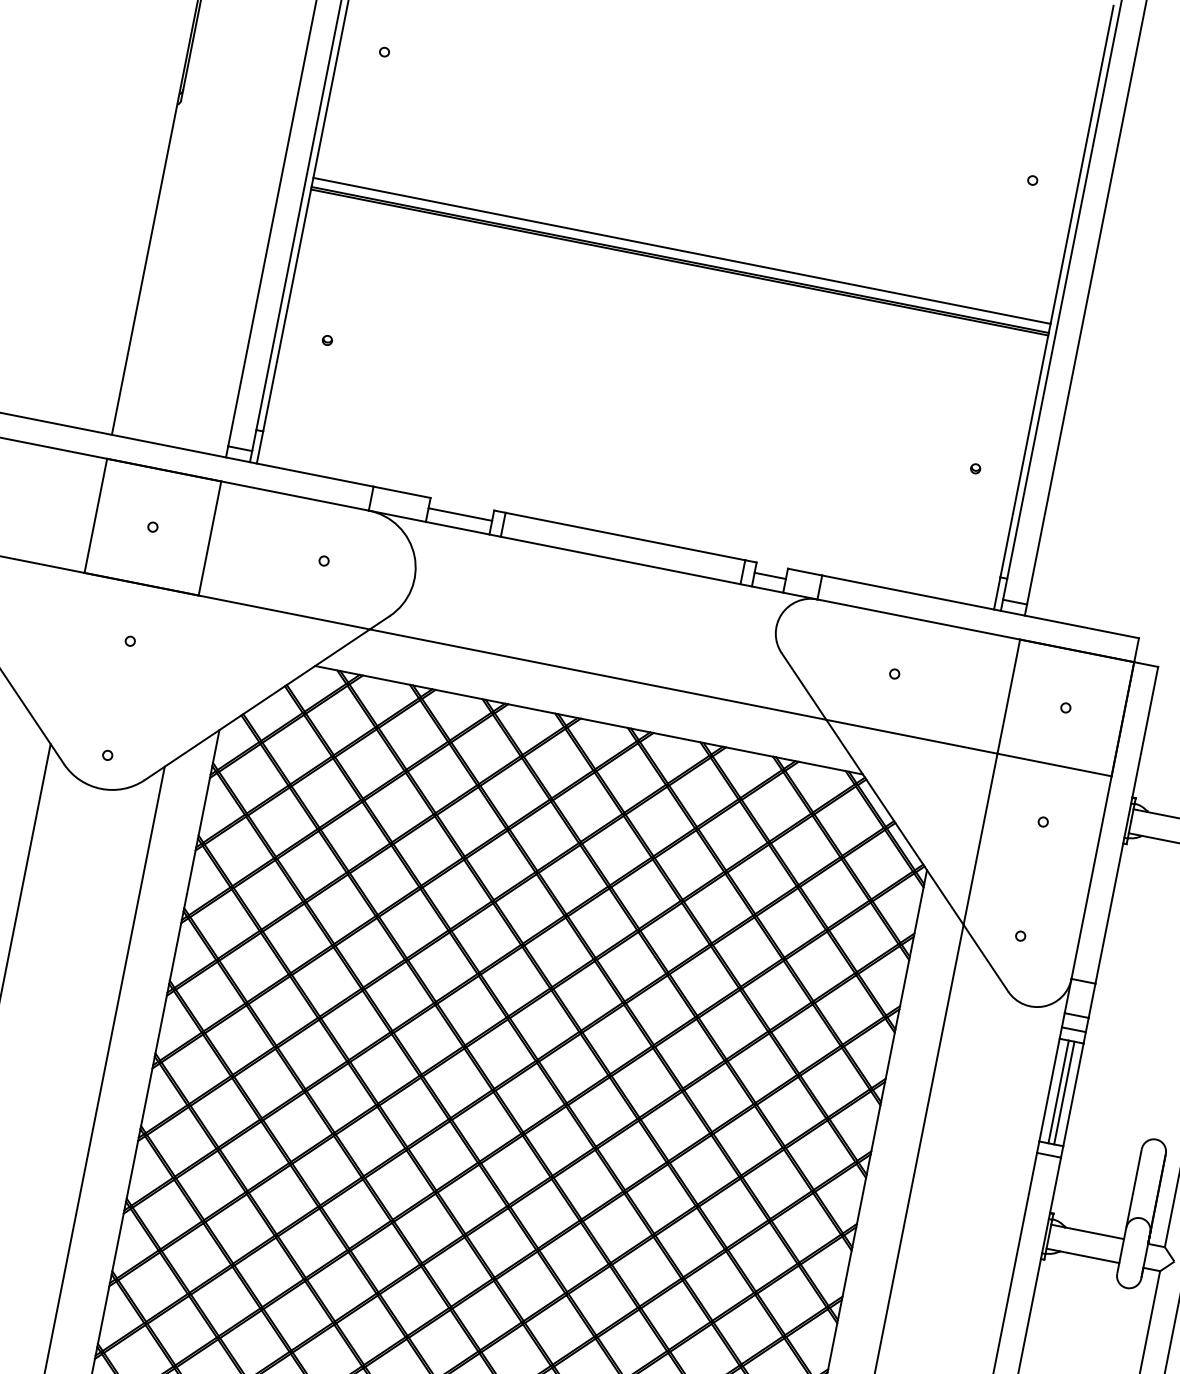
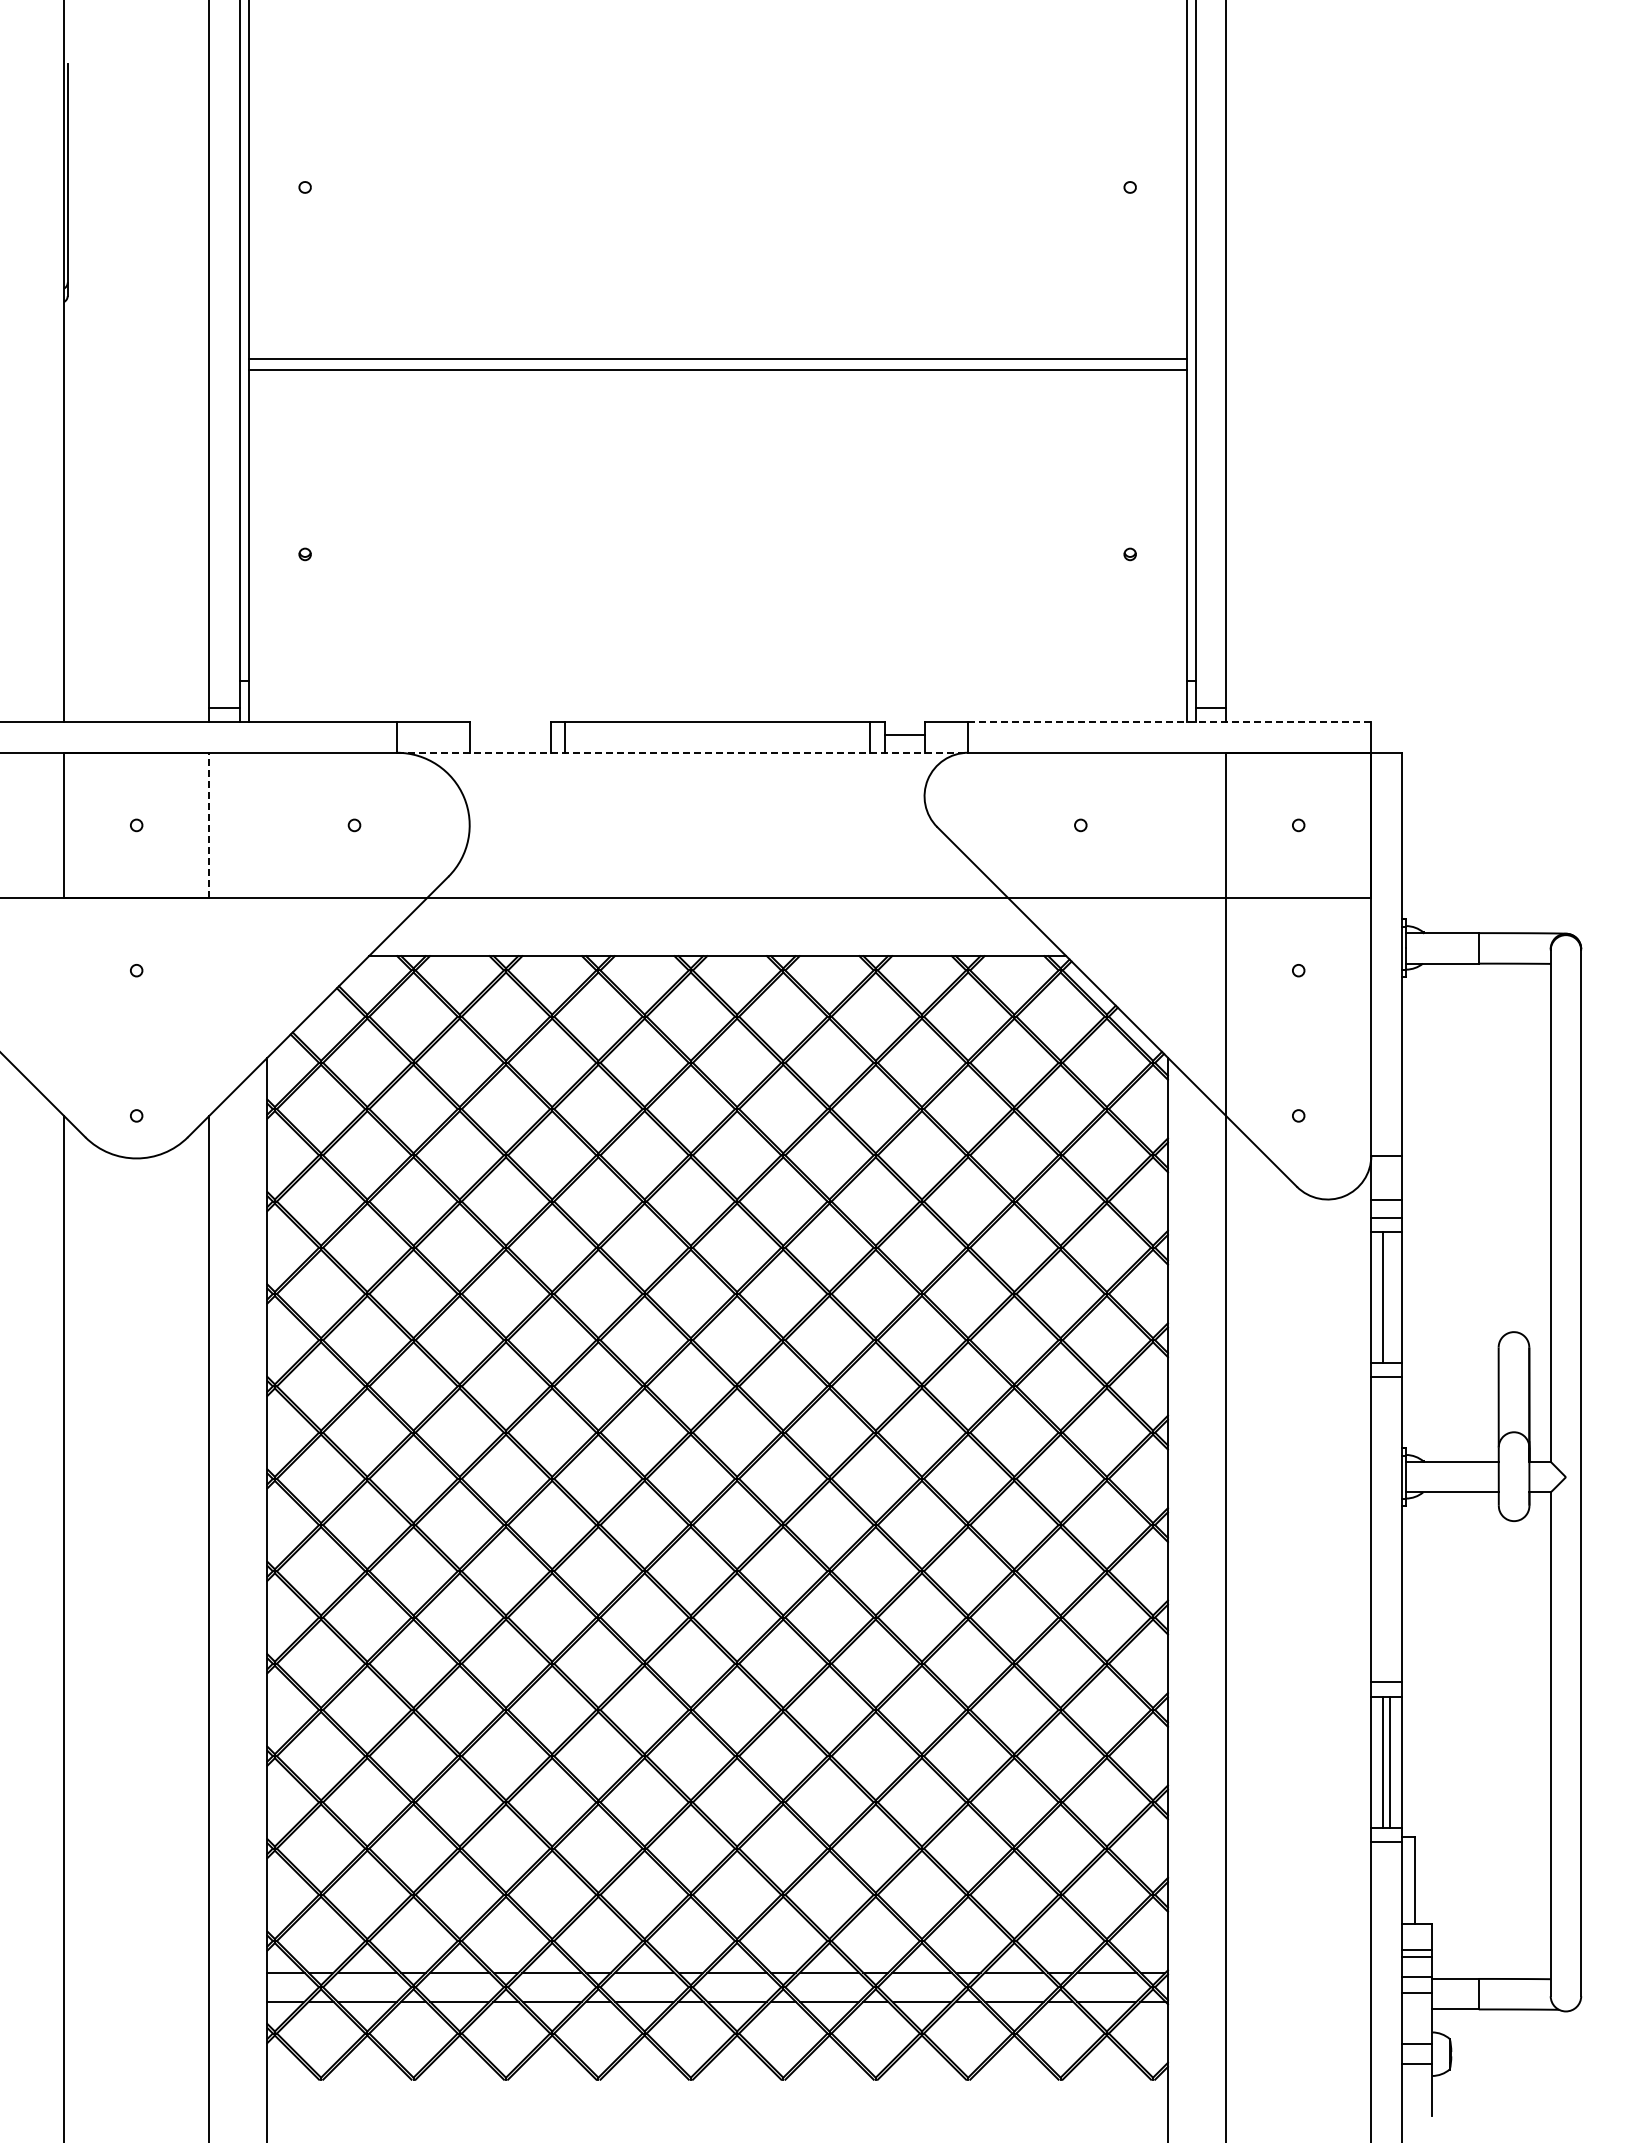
line: (679, 262) -> (717, 373), removed
line: (459, 514) -> (509, 735), removed
line: (210, 538) -> (209, 825), solid -> dashed
line: (593, 554) -> (682, 752), solid -> dashed
line: (980, 607) -> (1169, 722), solid -> dashed
line: (1064, 1093) -> (1390, 1297), removed

